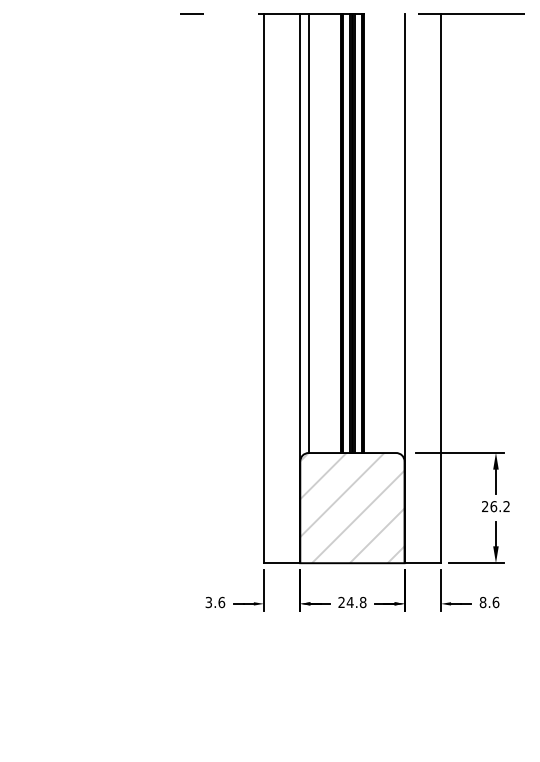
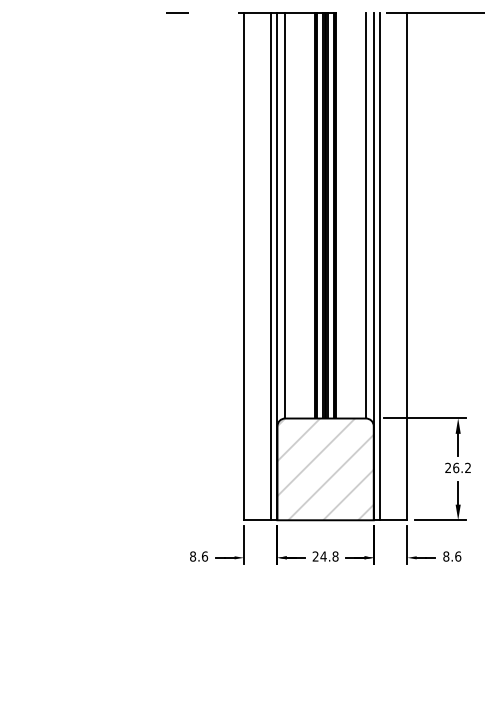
line: (395, 233) -> (365, 215), added
line: (293, 288) -> (271, 266), added
line: (410, 288) -> (379, 266), added
text: (209, 602) -> (193, 556), 3.6 -> 8.6

